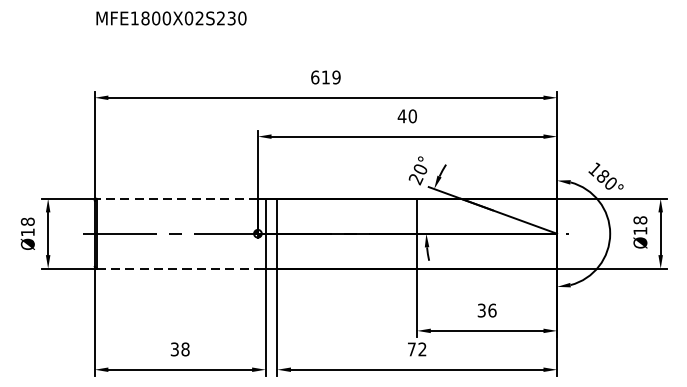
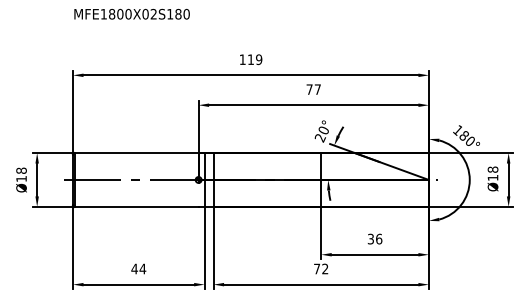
text: (226, 17) -> (174, 13), MFE1800X02S230 -> MFE1800X02S180
text: (314, 77) -> (242, 59), 619 -> 119
text: (407, 116) -> (313, 89), 40 -> 77
line: (177, 199) -> (136, 153), dashed -> solid
line: (178, 268) -> (137, 206), dashed -> solid
text: (179, 348) -> (138, 268), 38 -> 44

